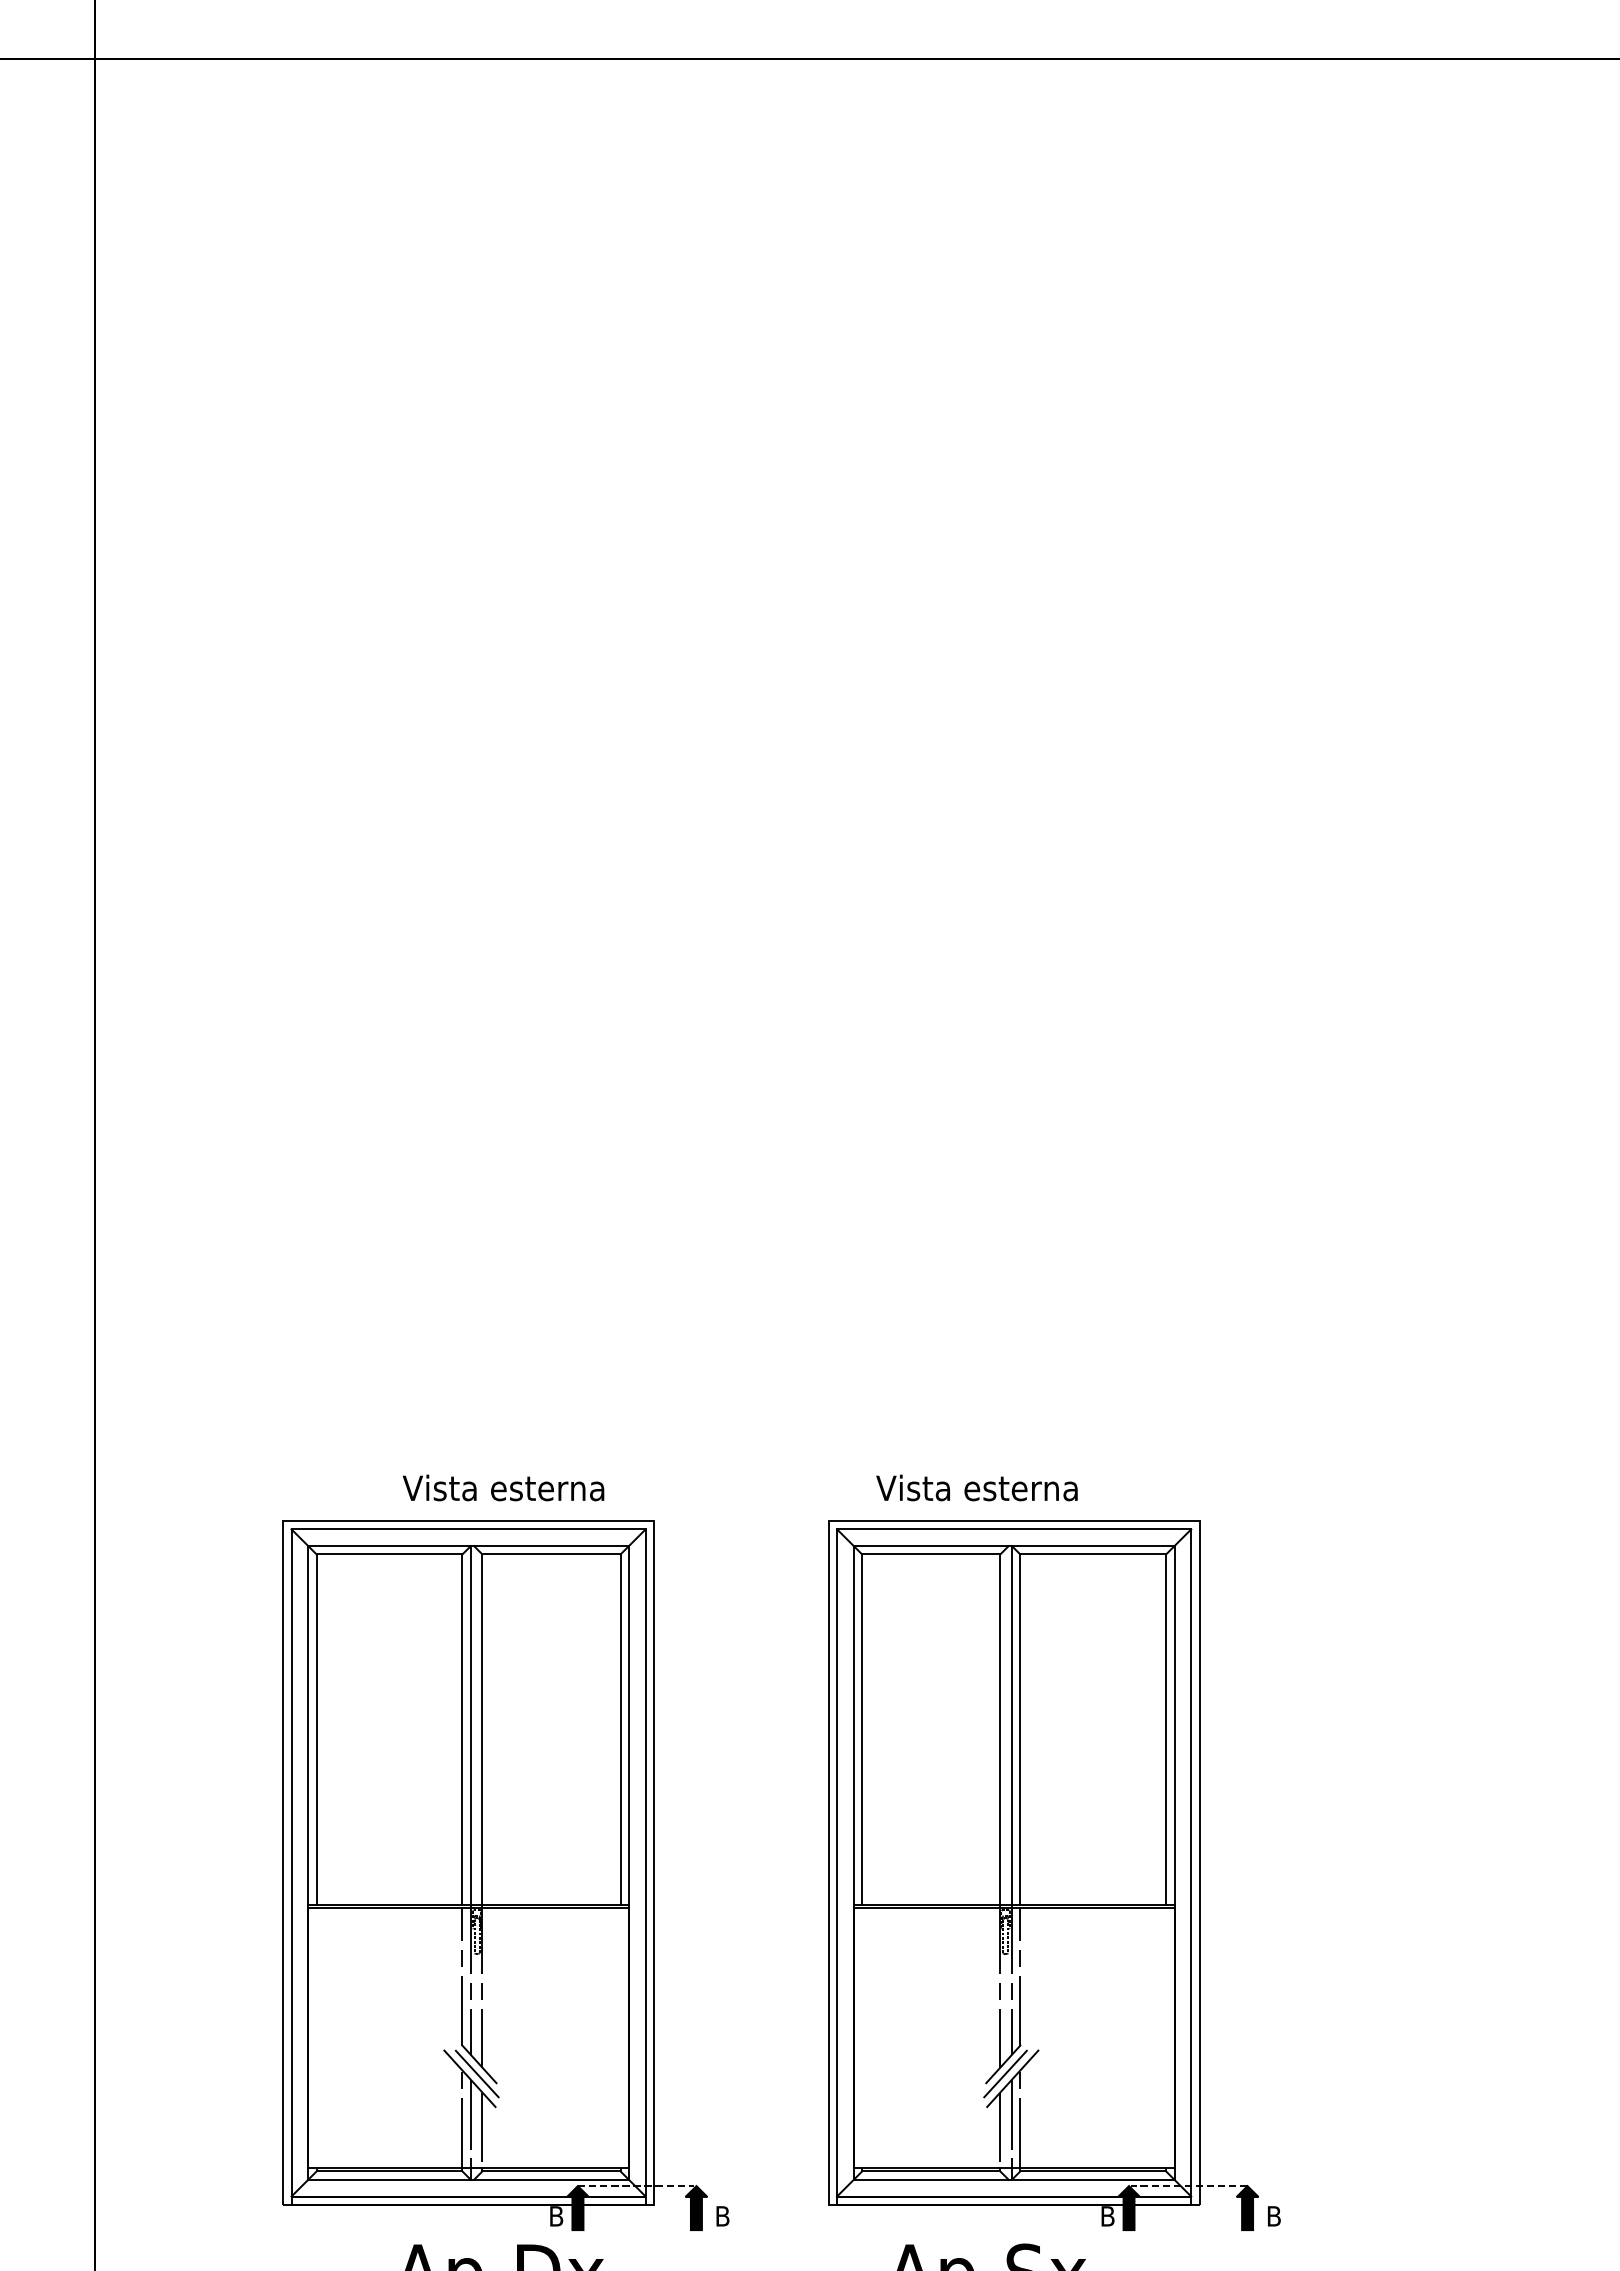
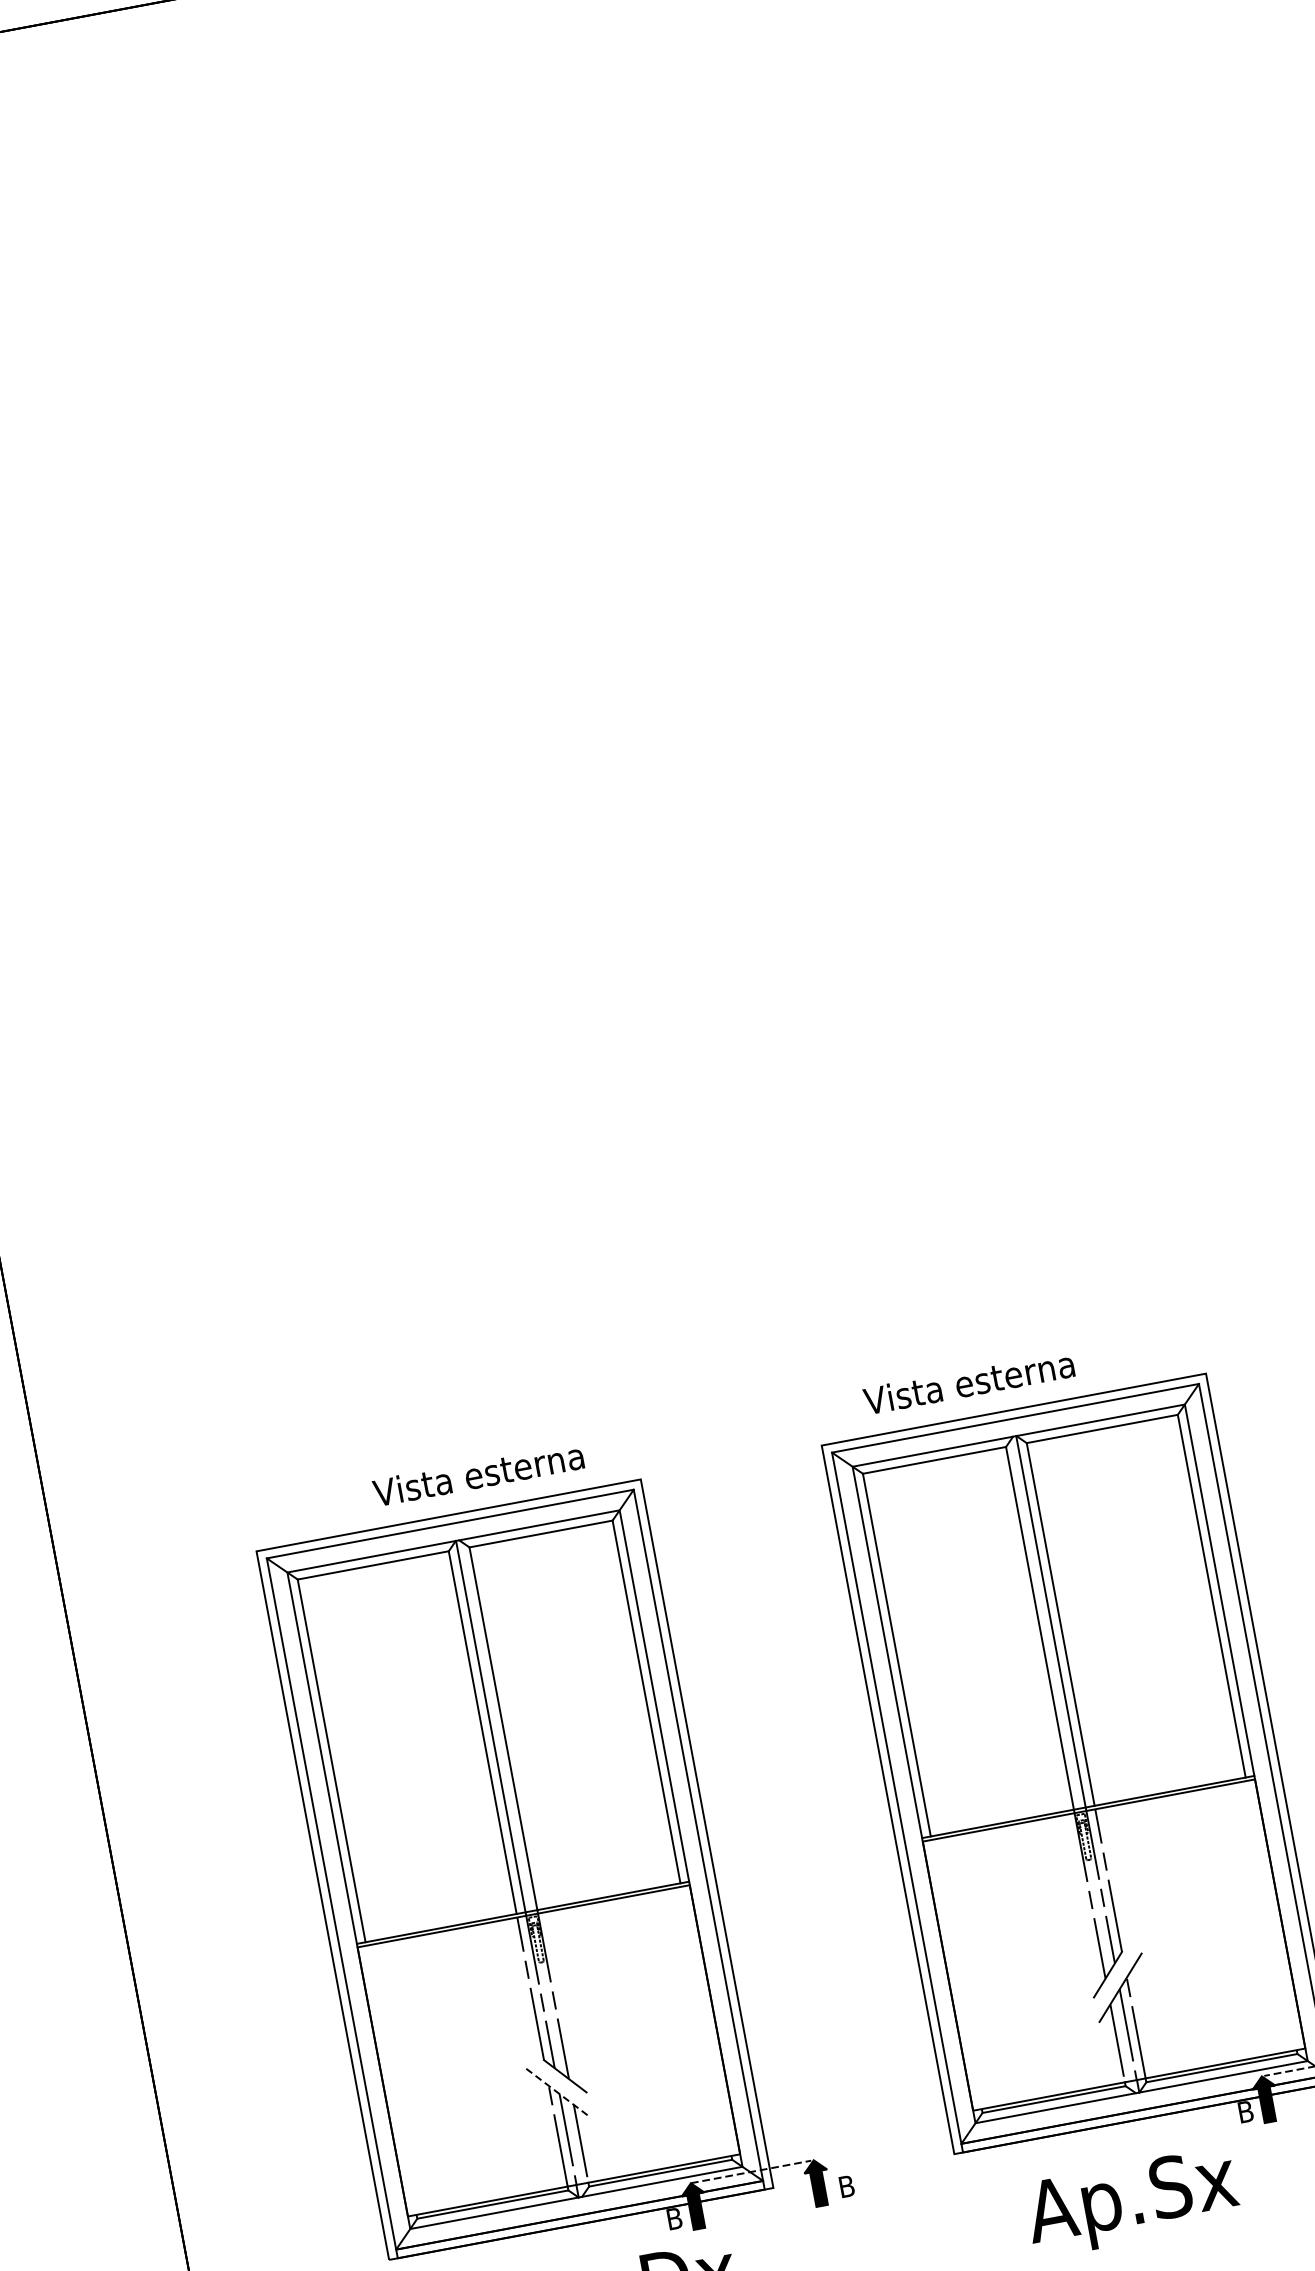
line: (476, 2073) -> (563, 2086), removed
line: (1005, 2073) -> (1112, 1983), removed
line: (470, 2079) -> (558, 2093), solid -> dashed

